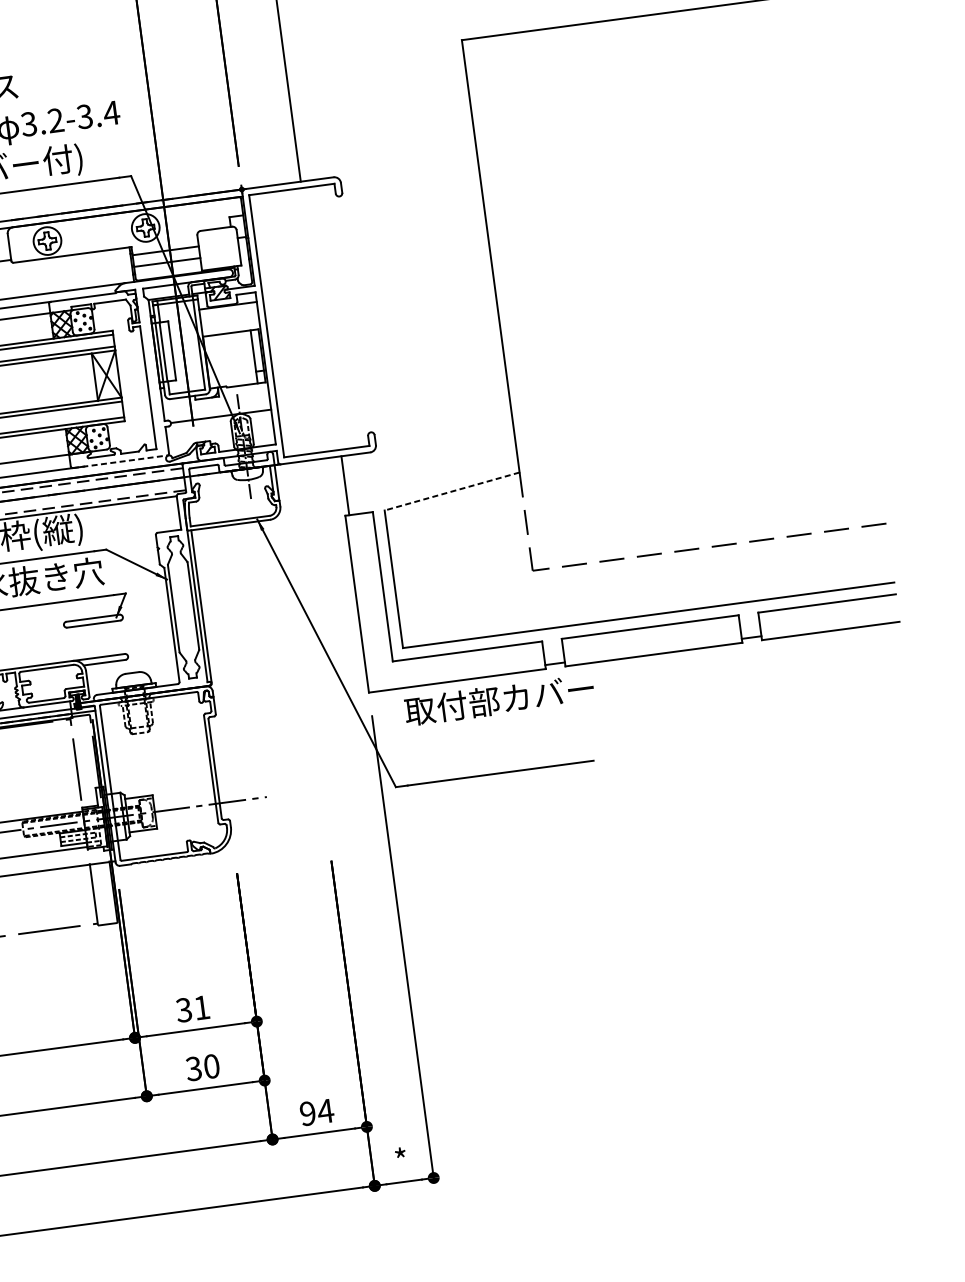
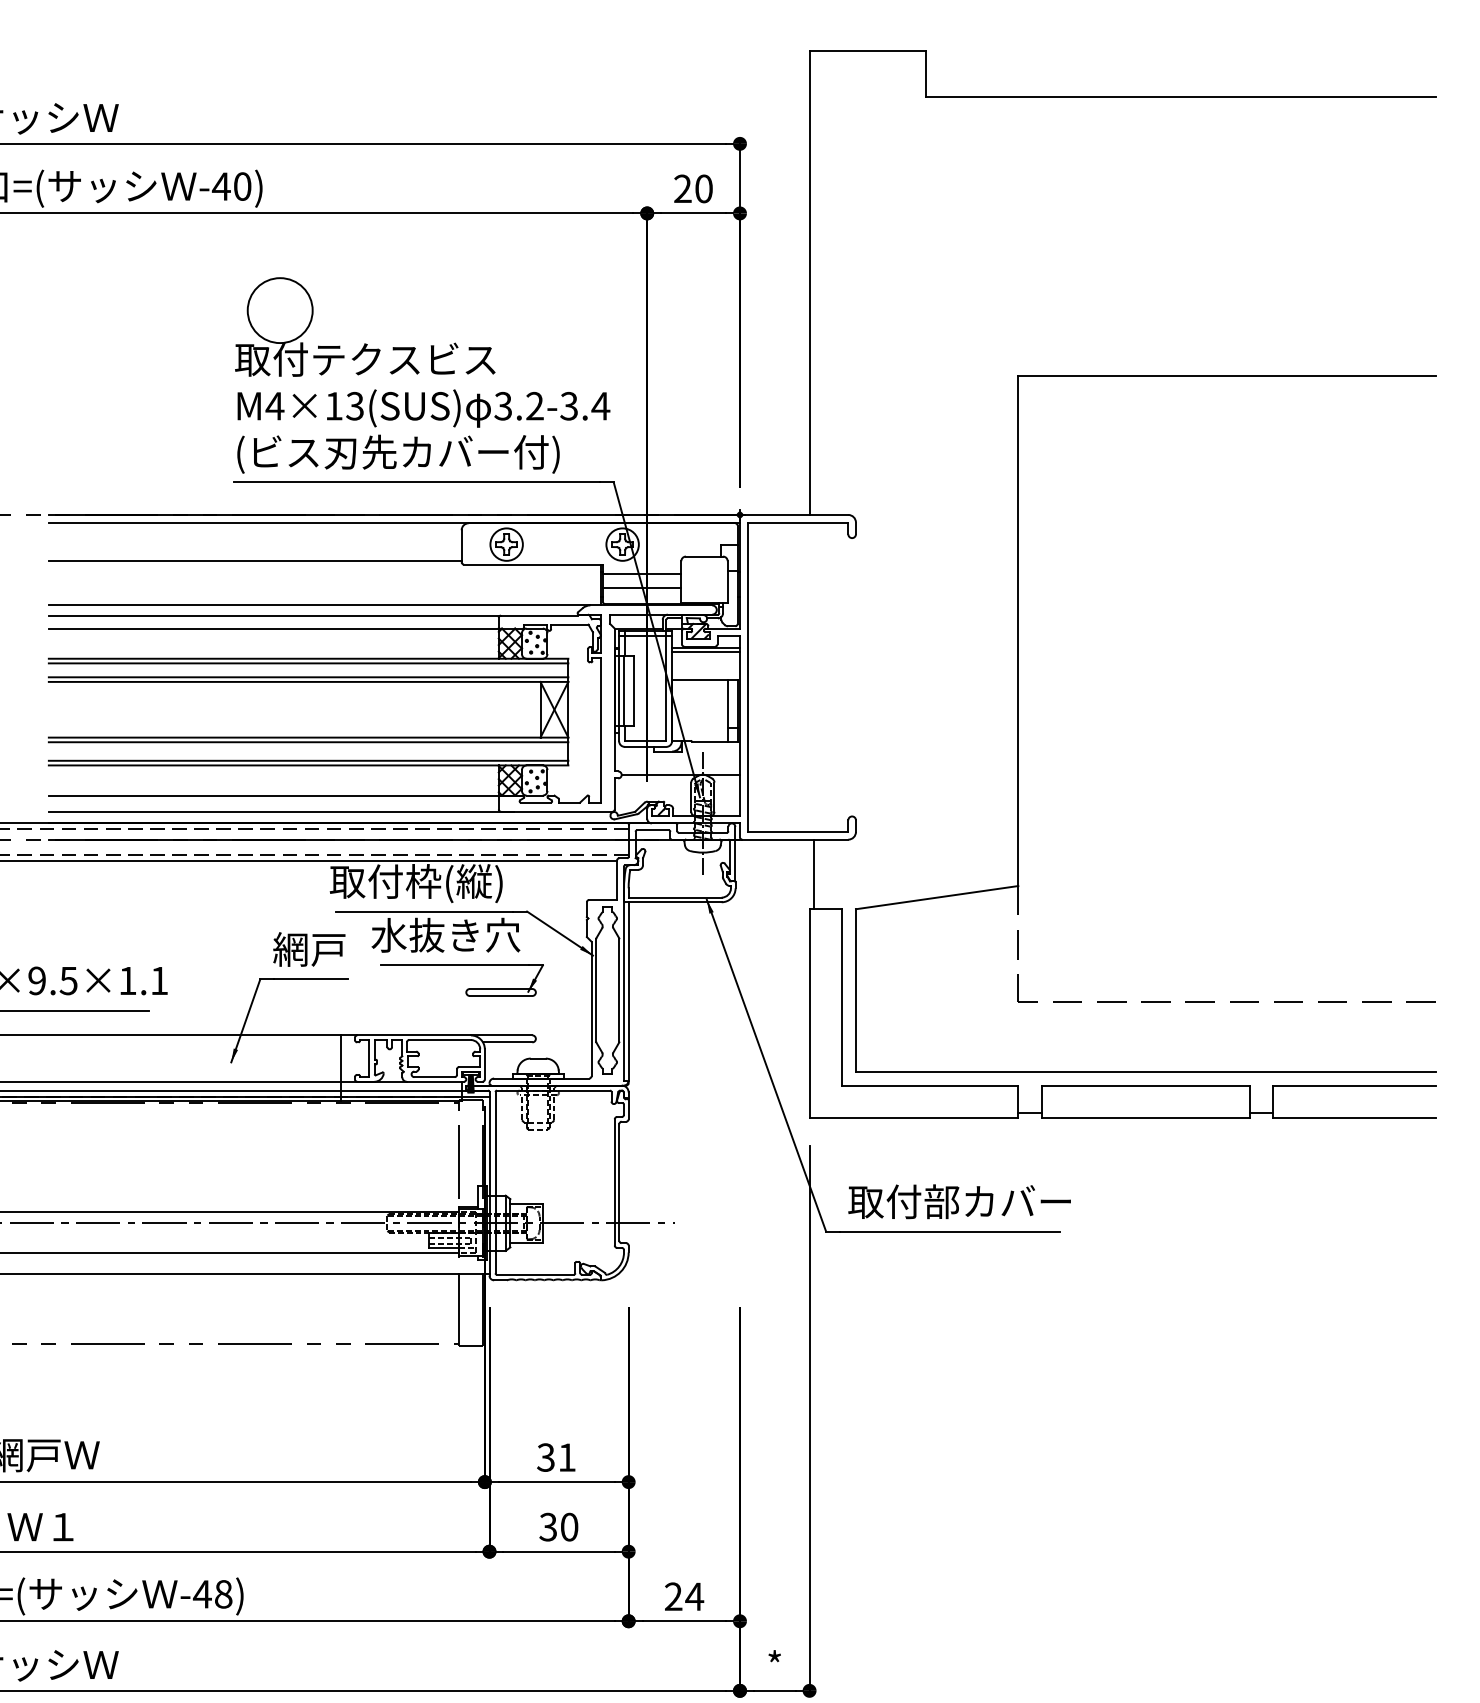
line: (228, 309) -> (705, 651), added
line: (119, 461) -> (556, 811), dashed -> solid
line: (451, 491) -> (936, 897), dashed -> solid
text: (499, 699) -> (959, 1201), moved
text: (307, 1113) -> (673, 1596), 94 -> 24

